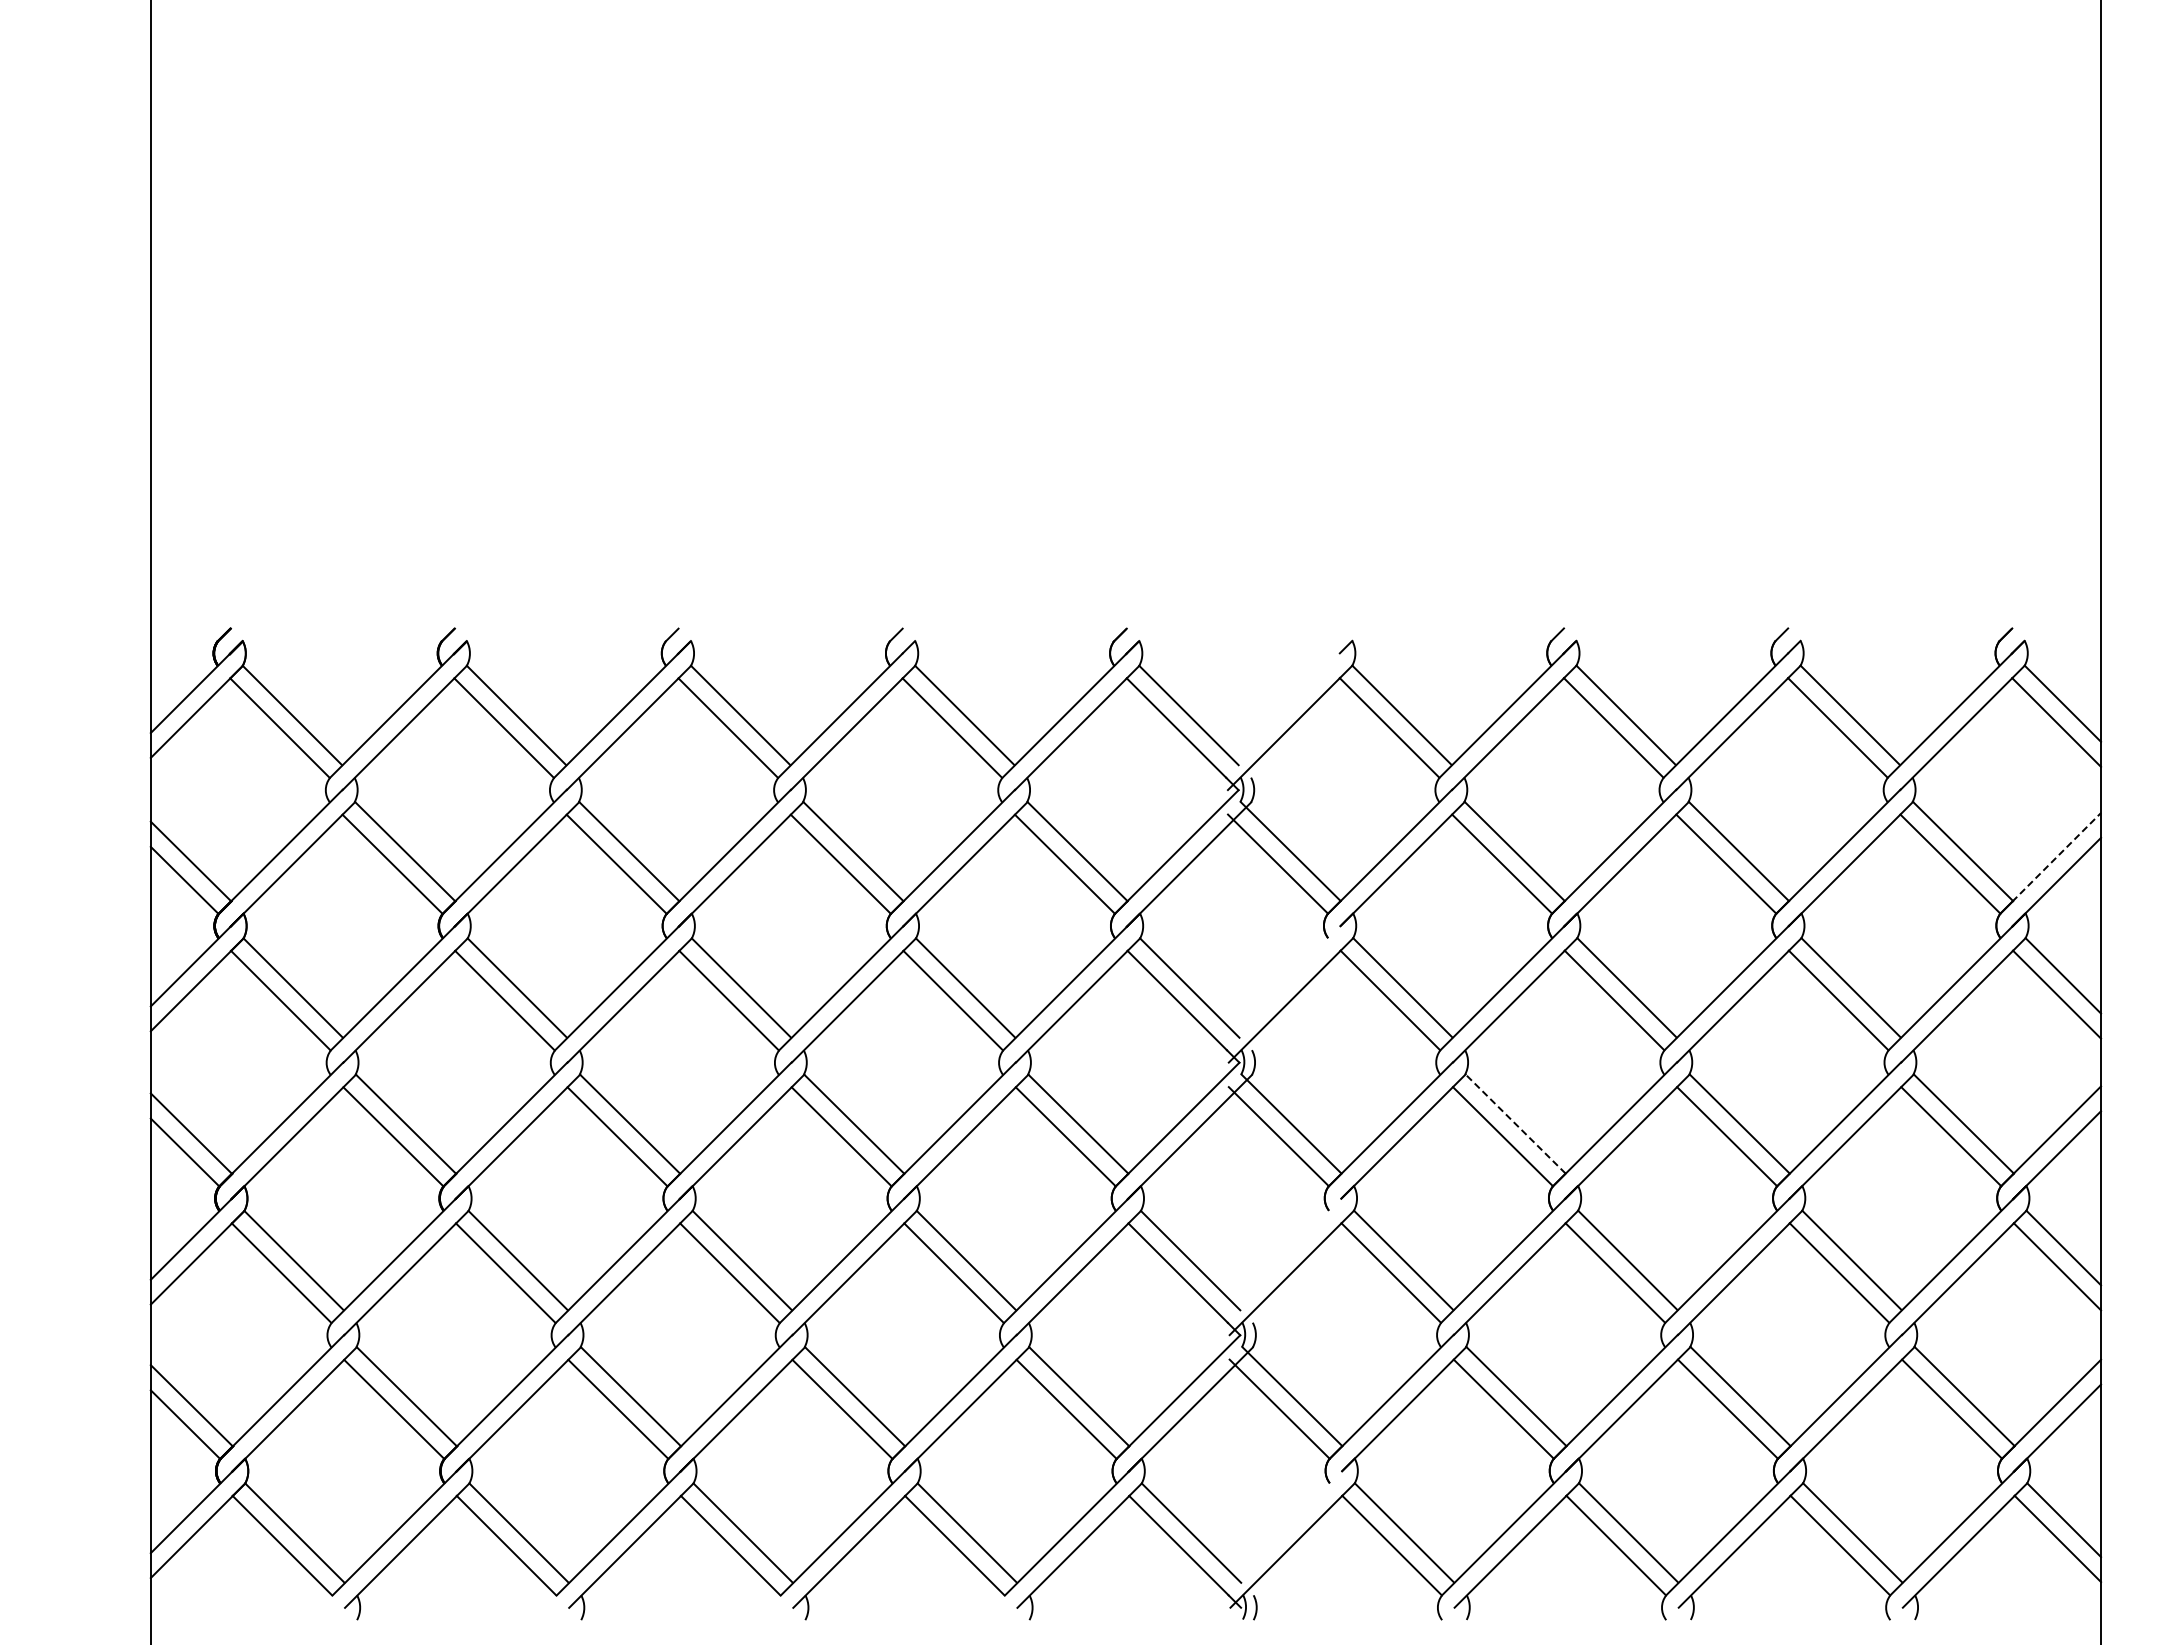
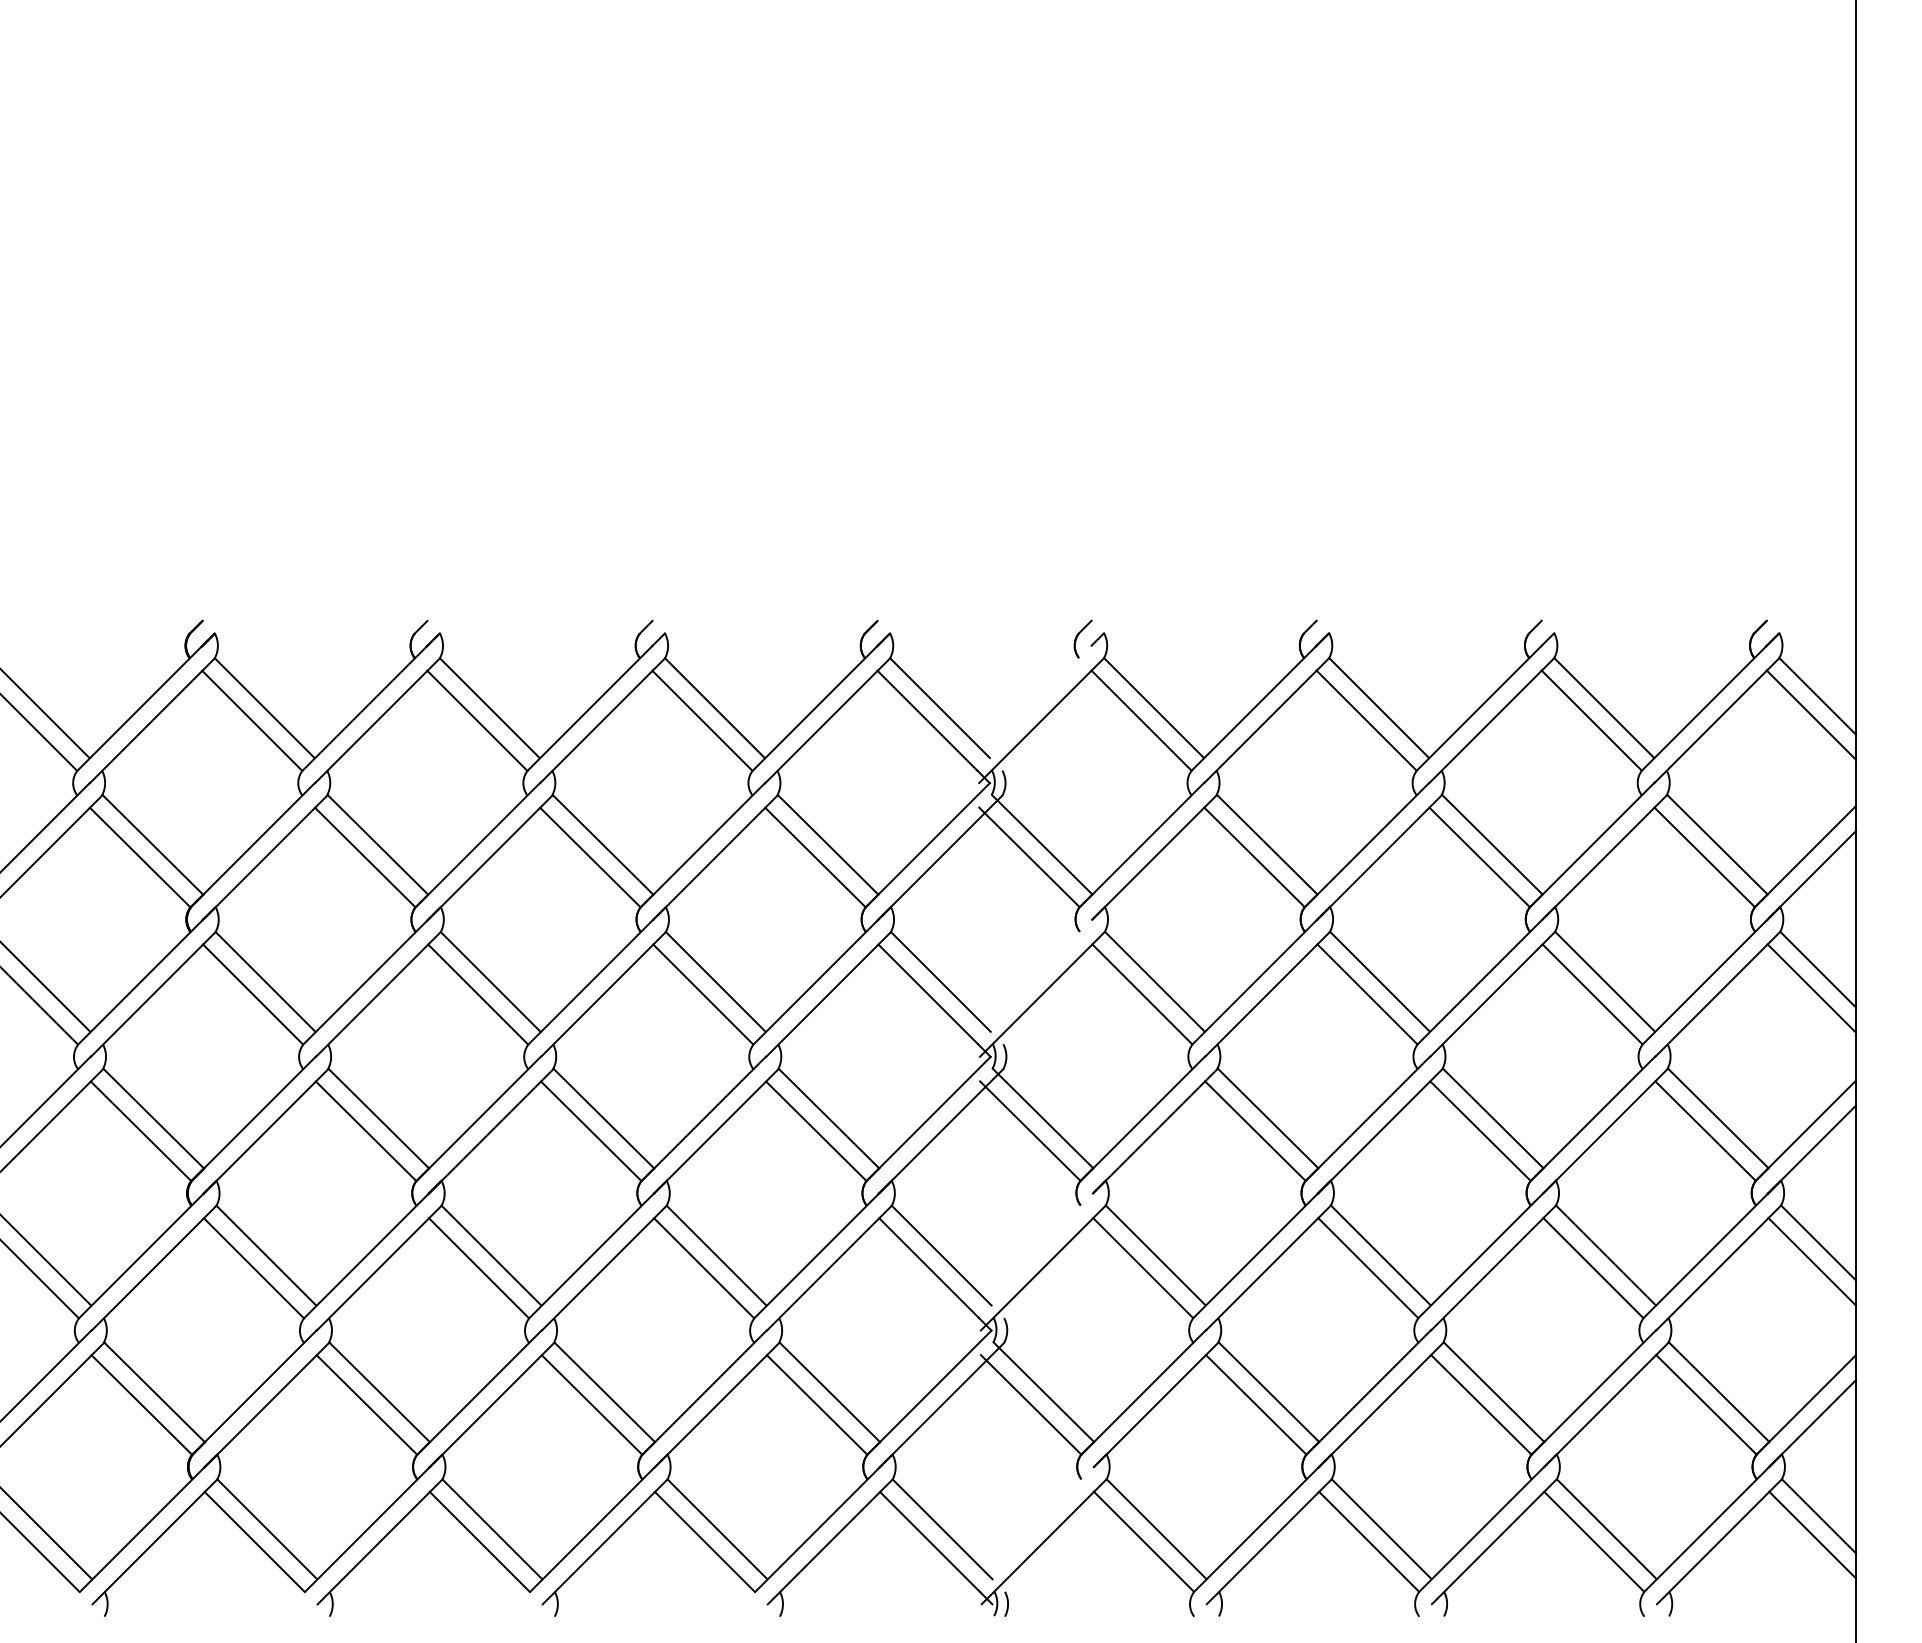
part: (1331, 646) -> (1083, 638), added
line: (2056, 857) -> (1811, 850), dashed -> solid
line: (1515, 1123) -> (1267, 1117), dashed -> solid

